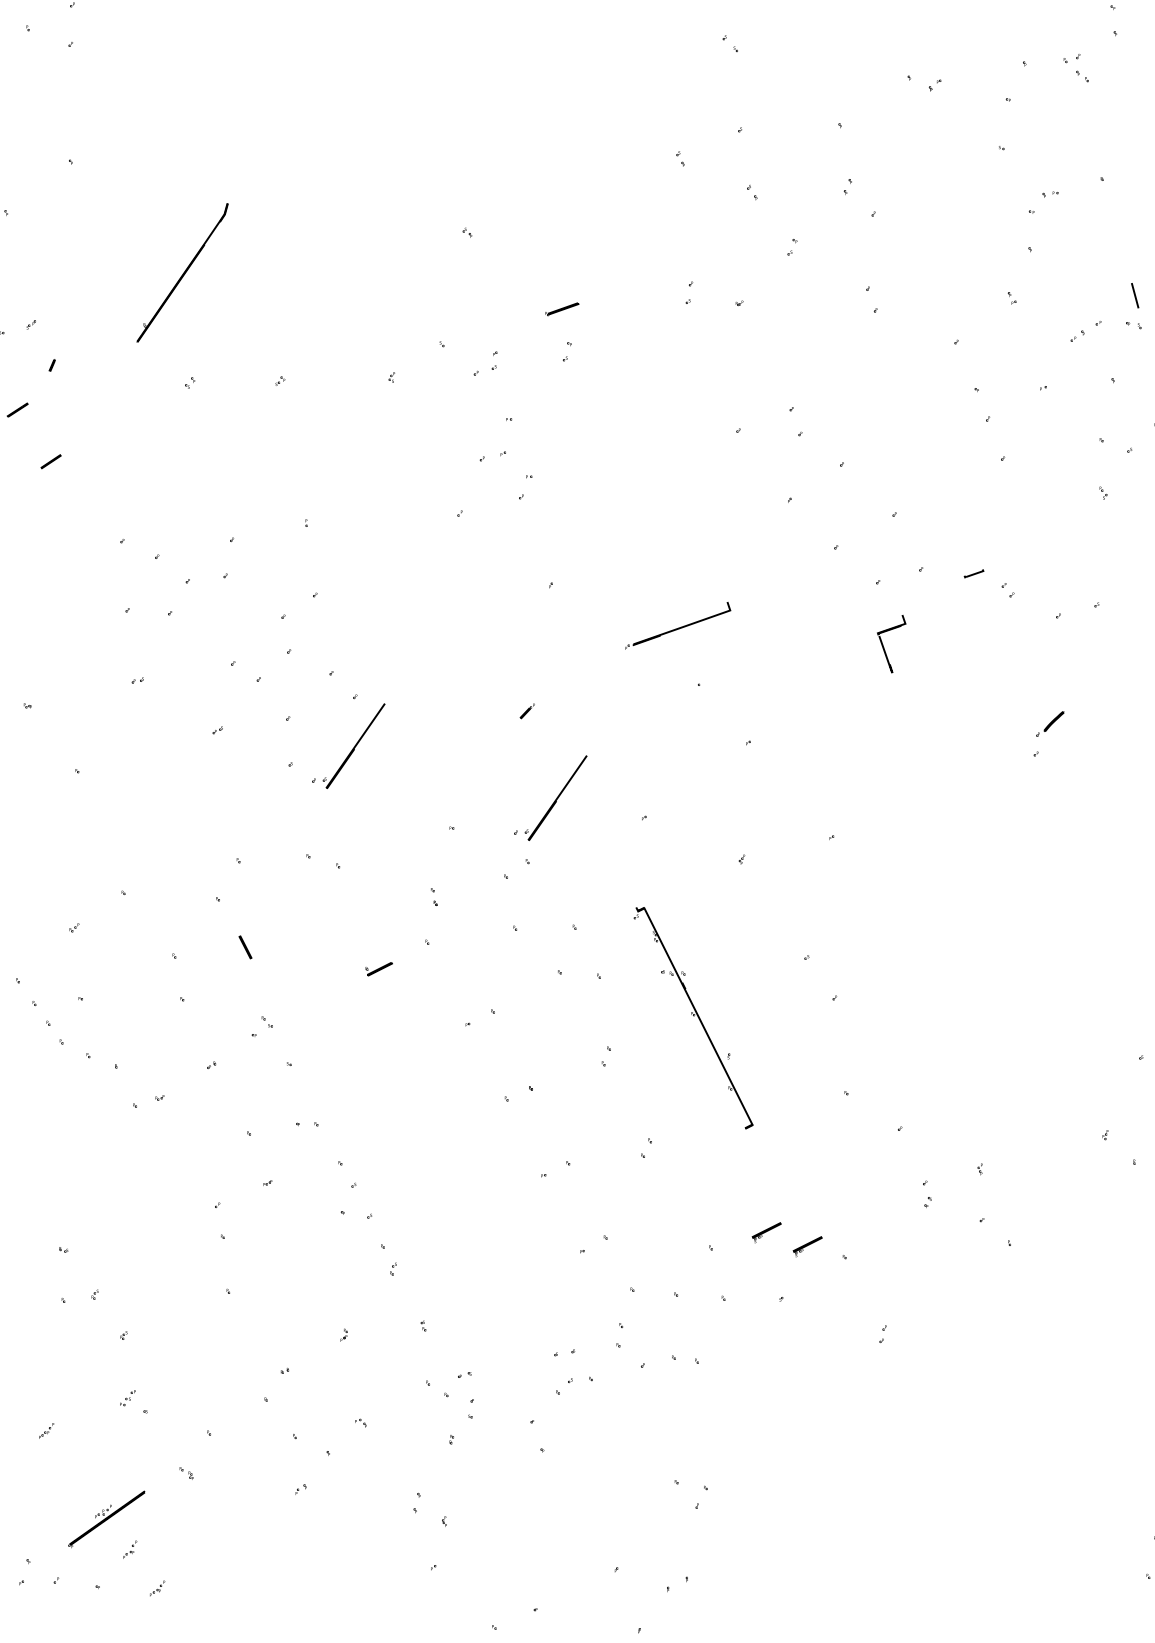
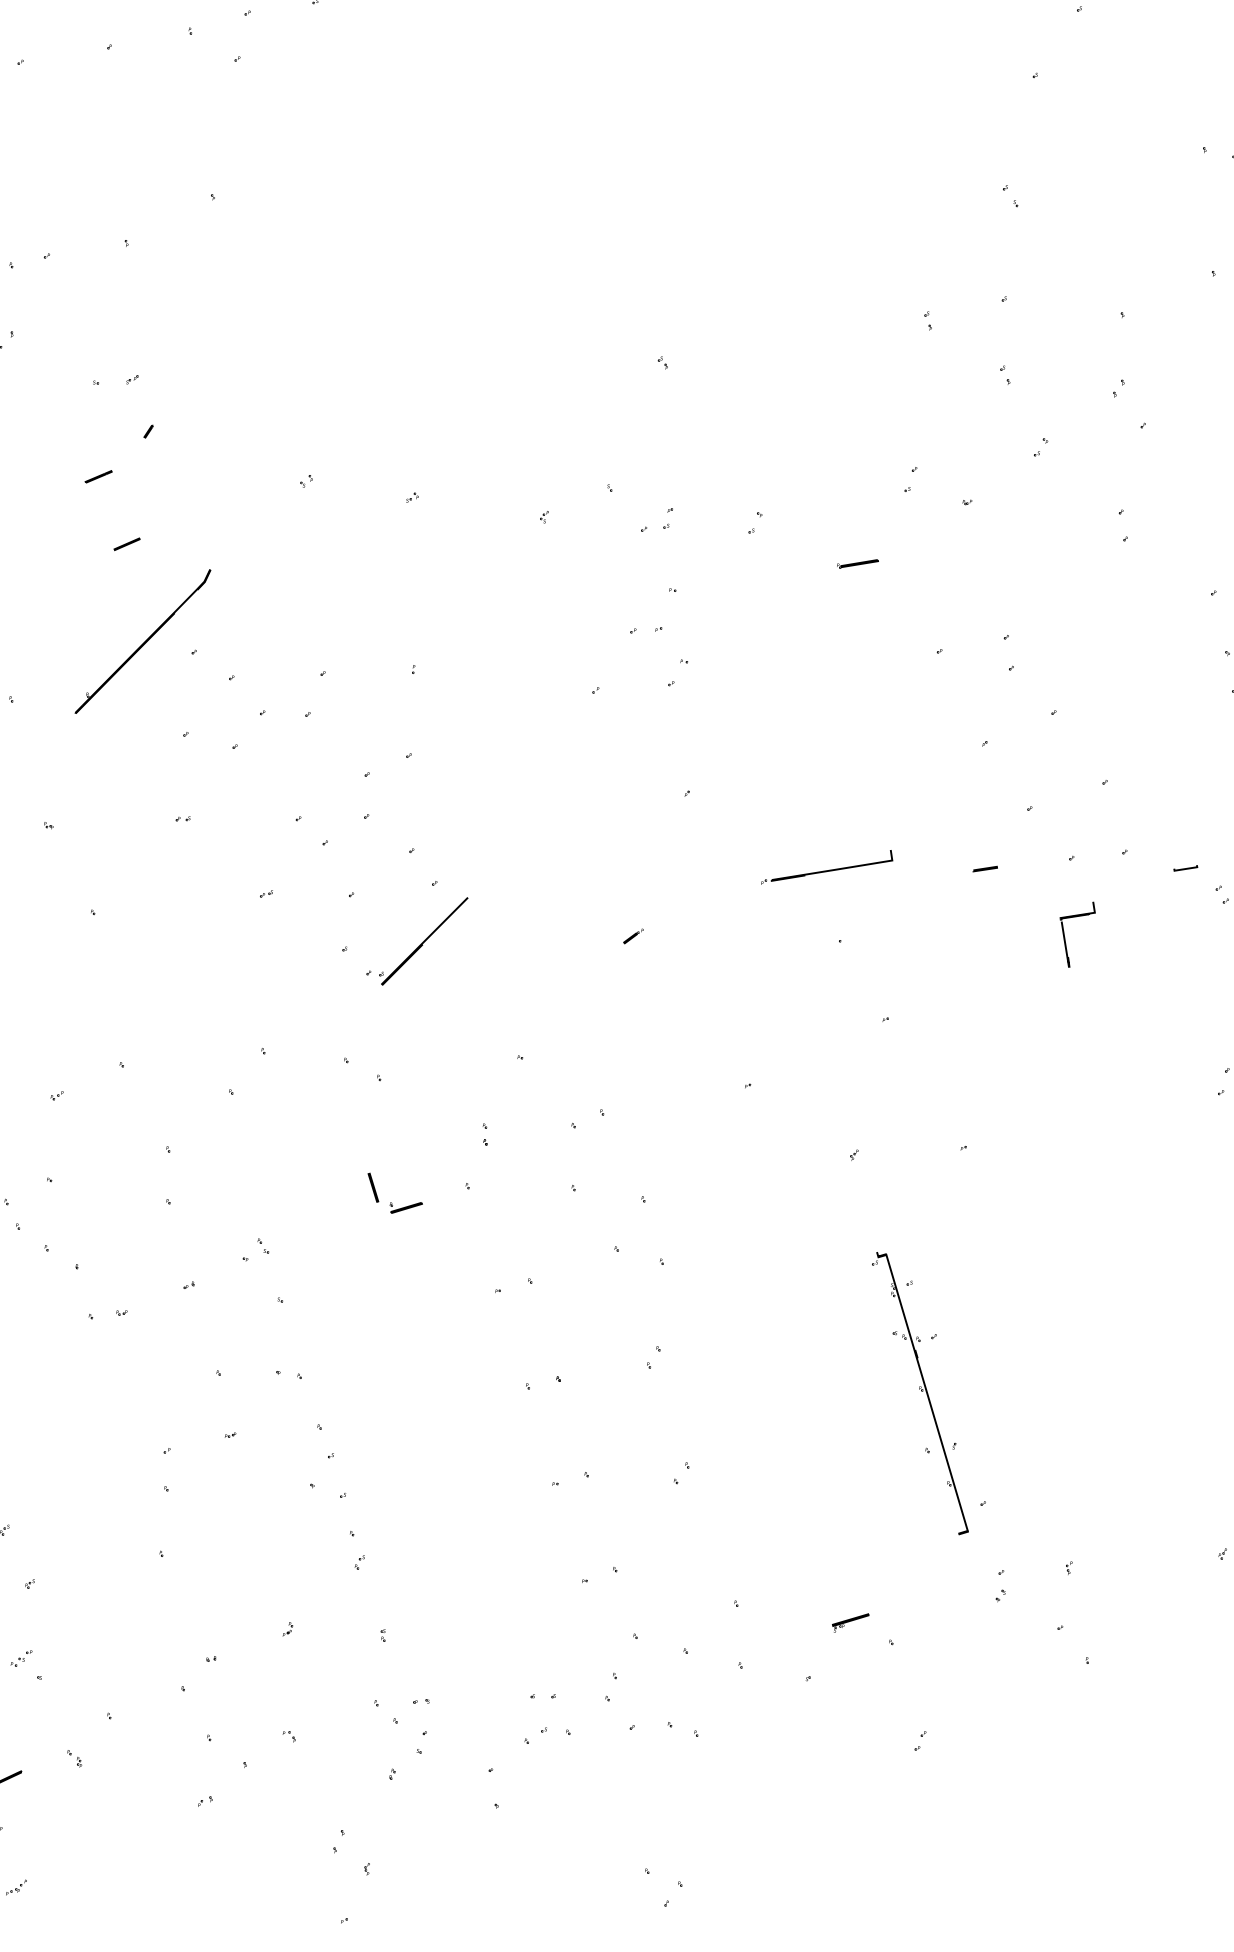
part: (182, 272) -> (142, 641), moved
part: (562, 309) -> (858, 564), moved
line: (808, 603) -> (985, 868), added
part: (550, 797) -> (642, 1042), removed
line: (245, 947) -> (373, 1187), moved
part: (693, 1018) -> (920, 1394), moved
part: (766, 1232) -> (804, 1597), removed

